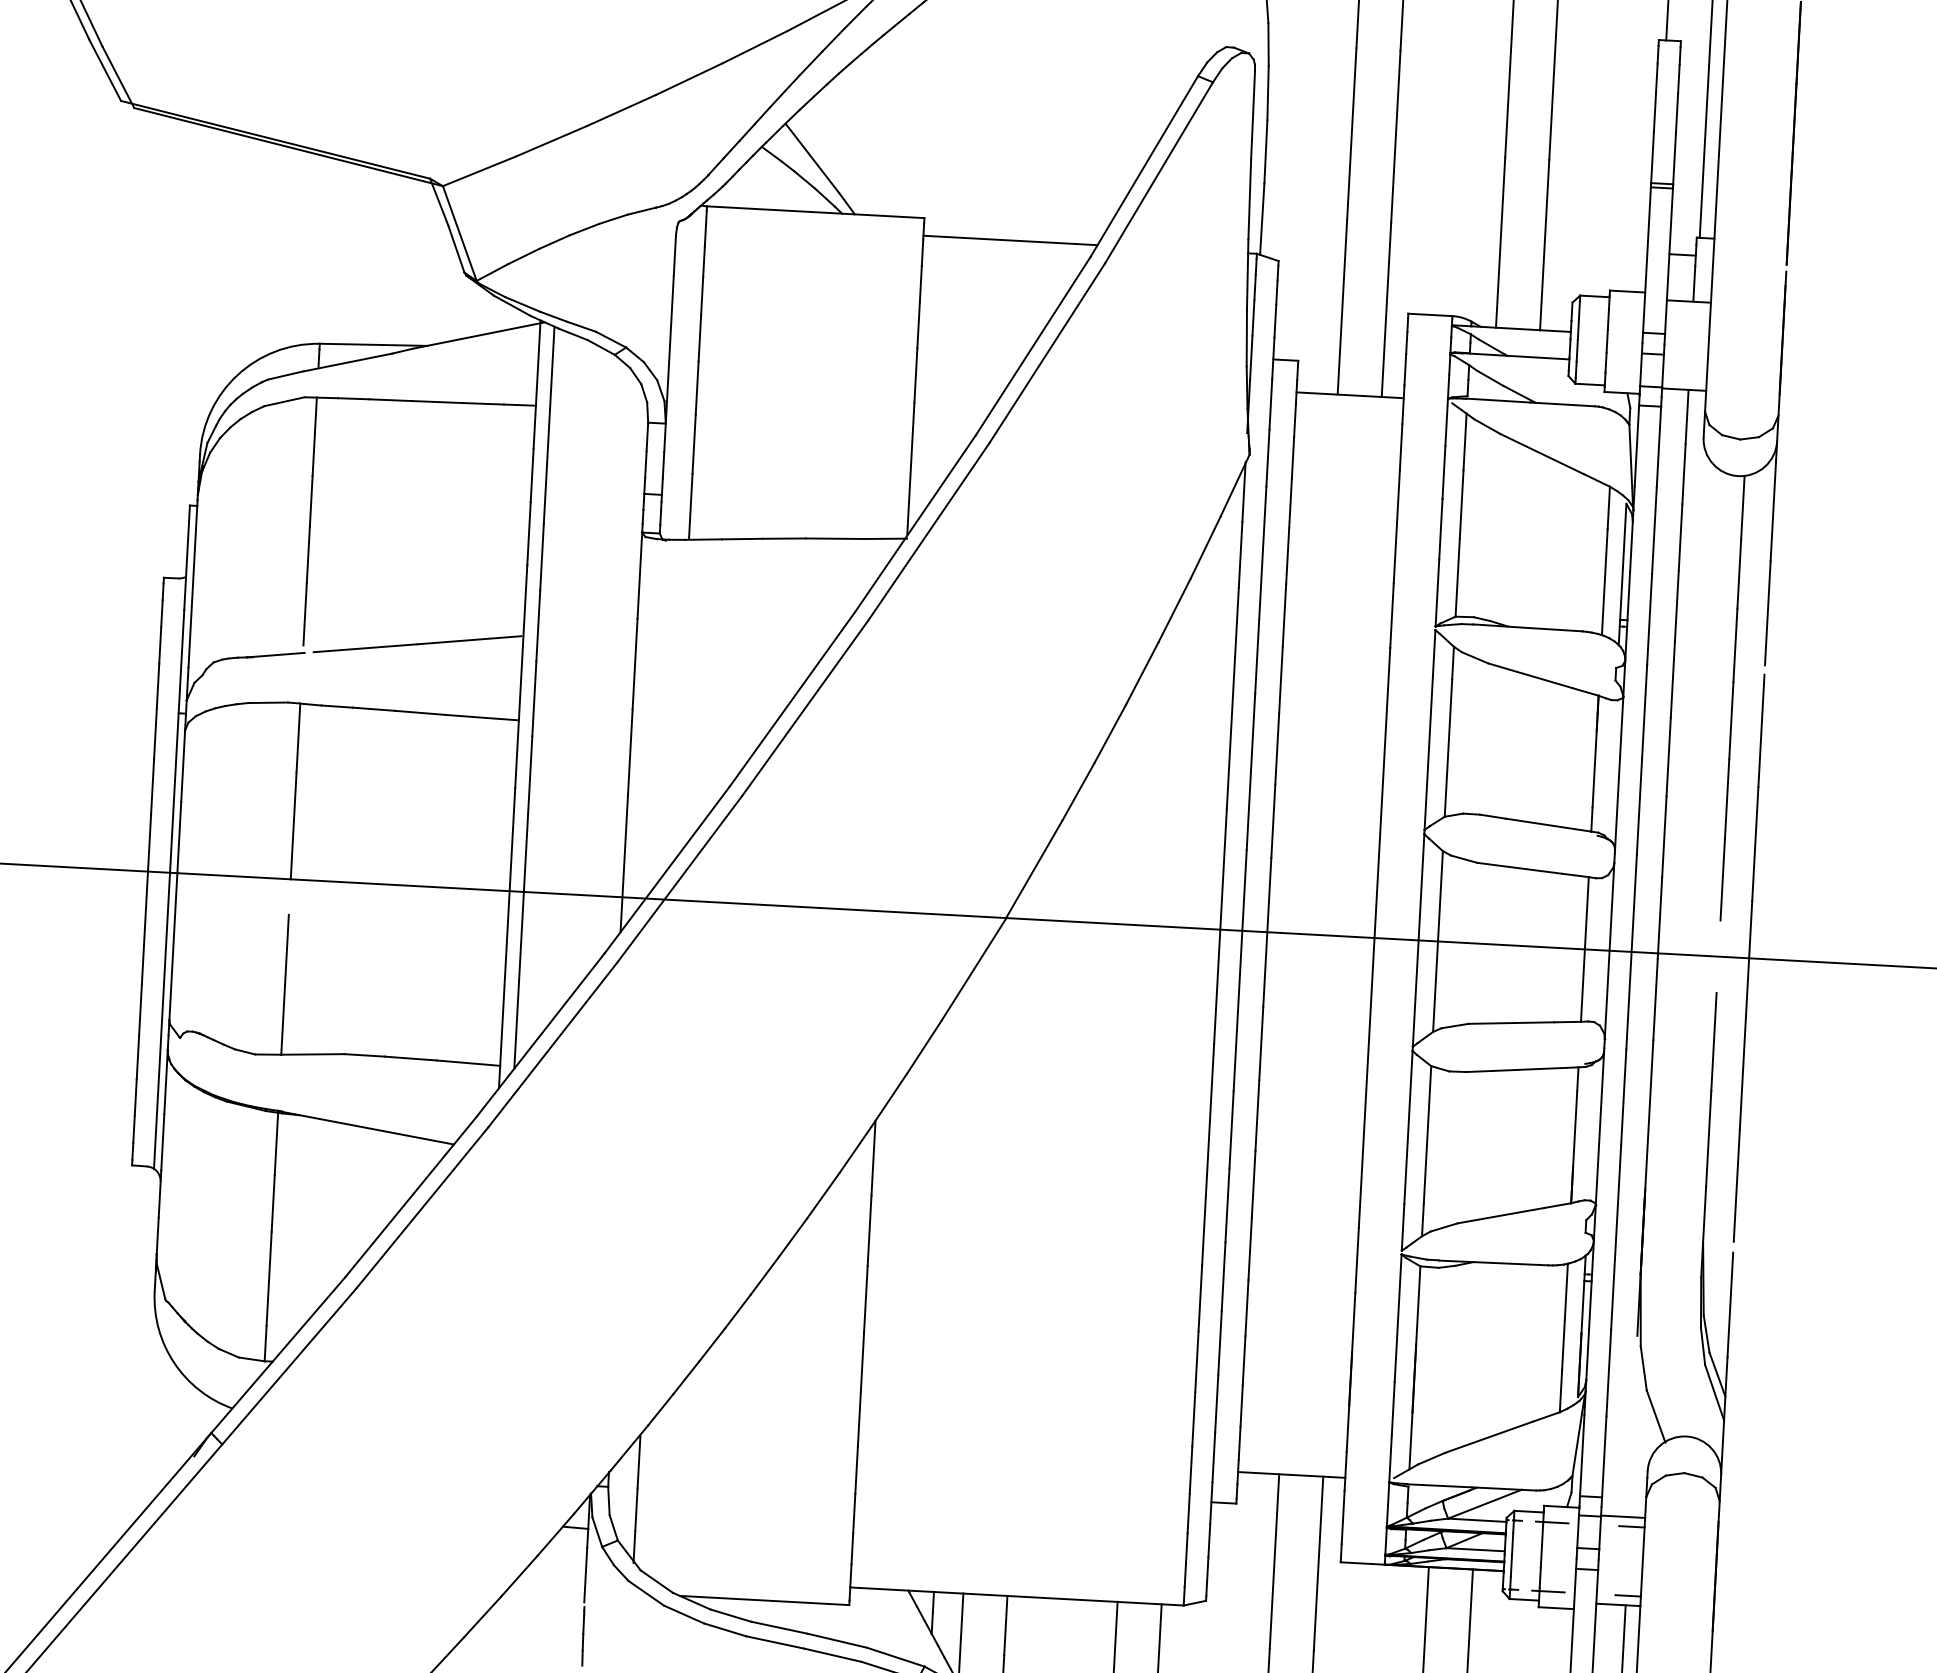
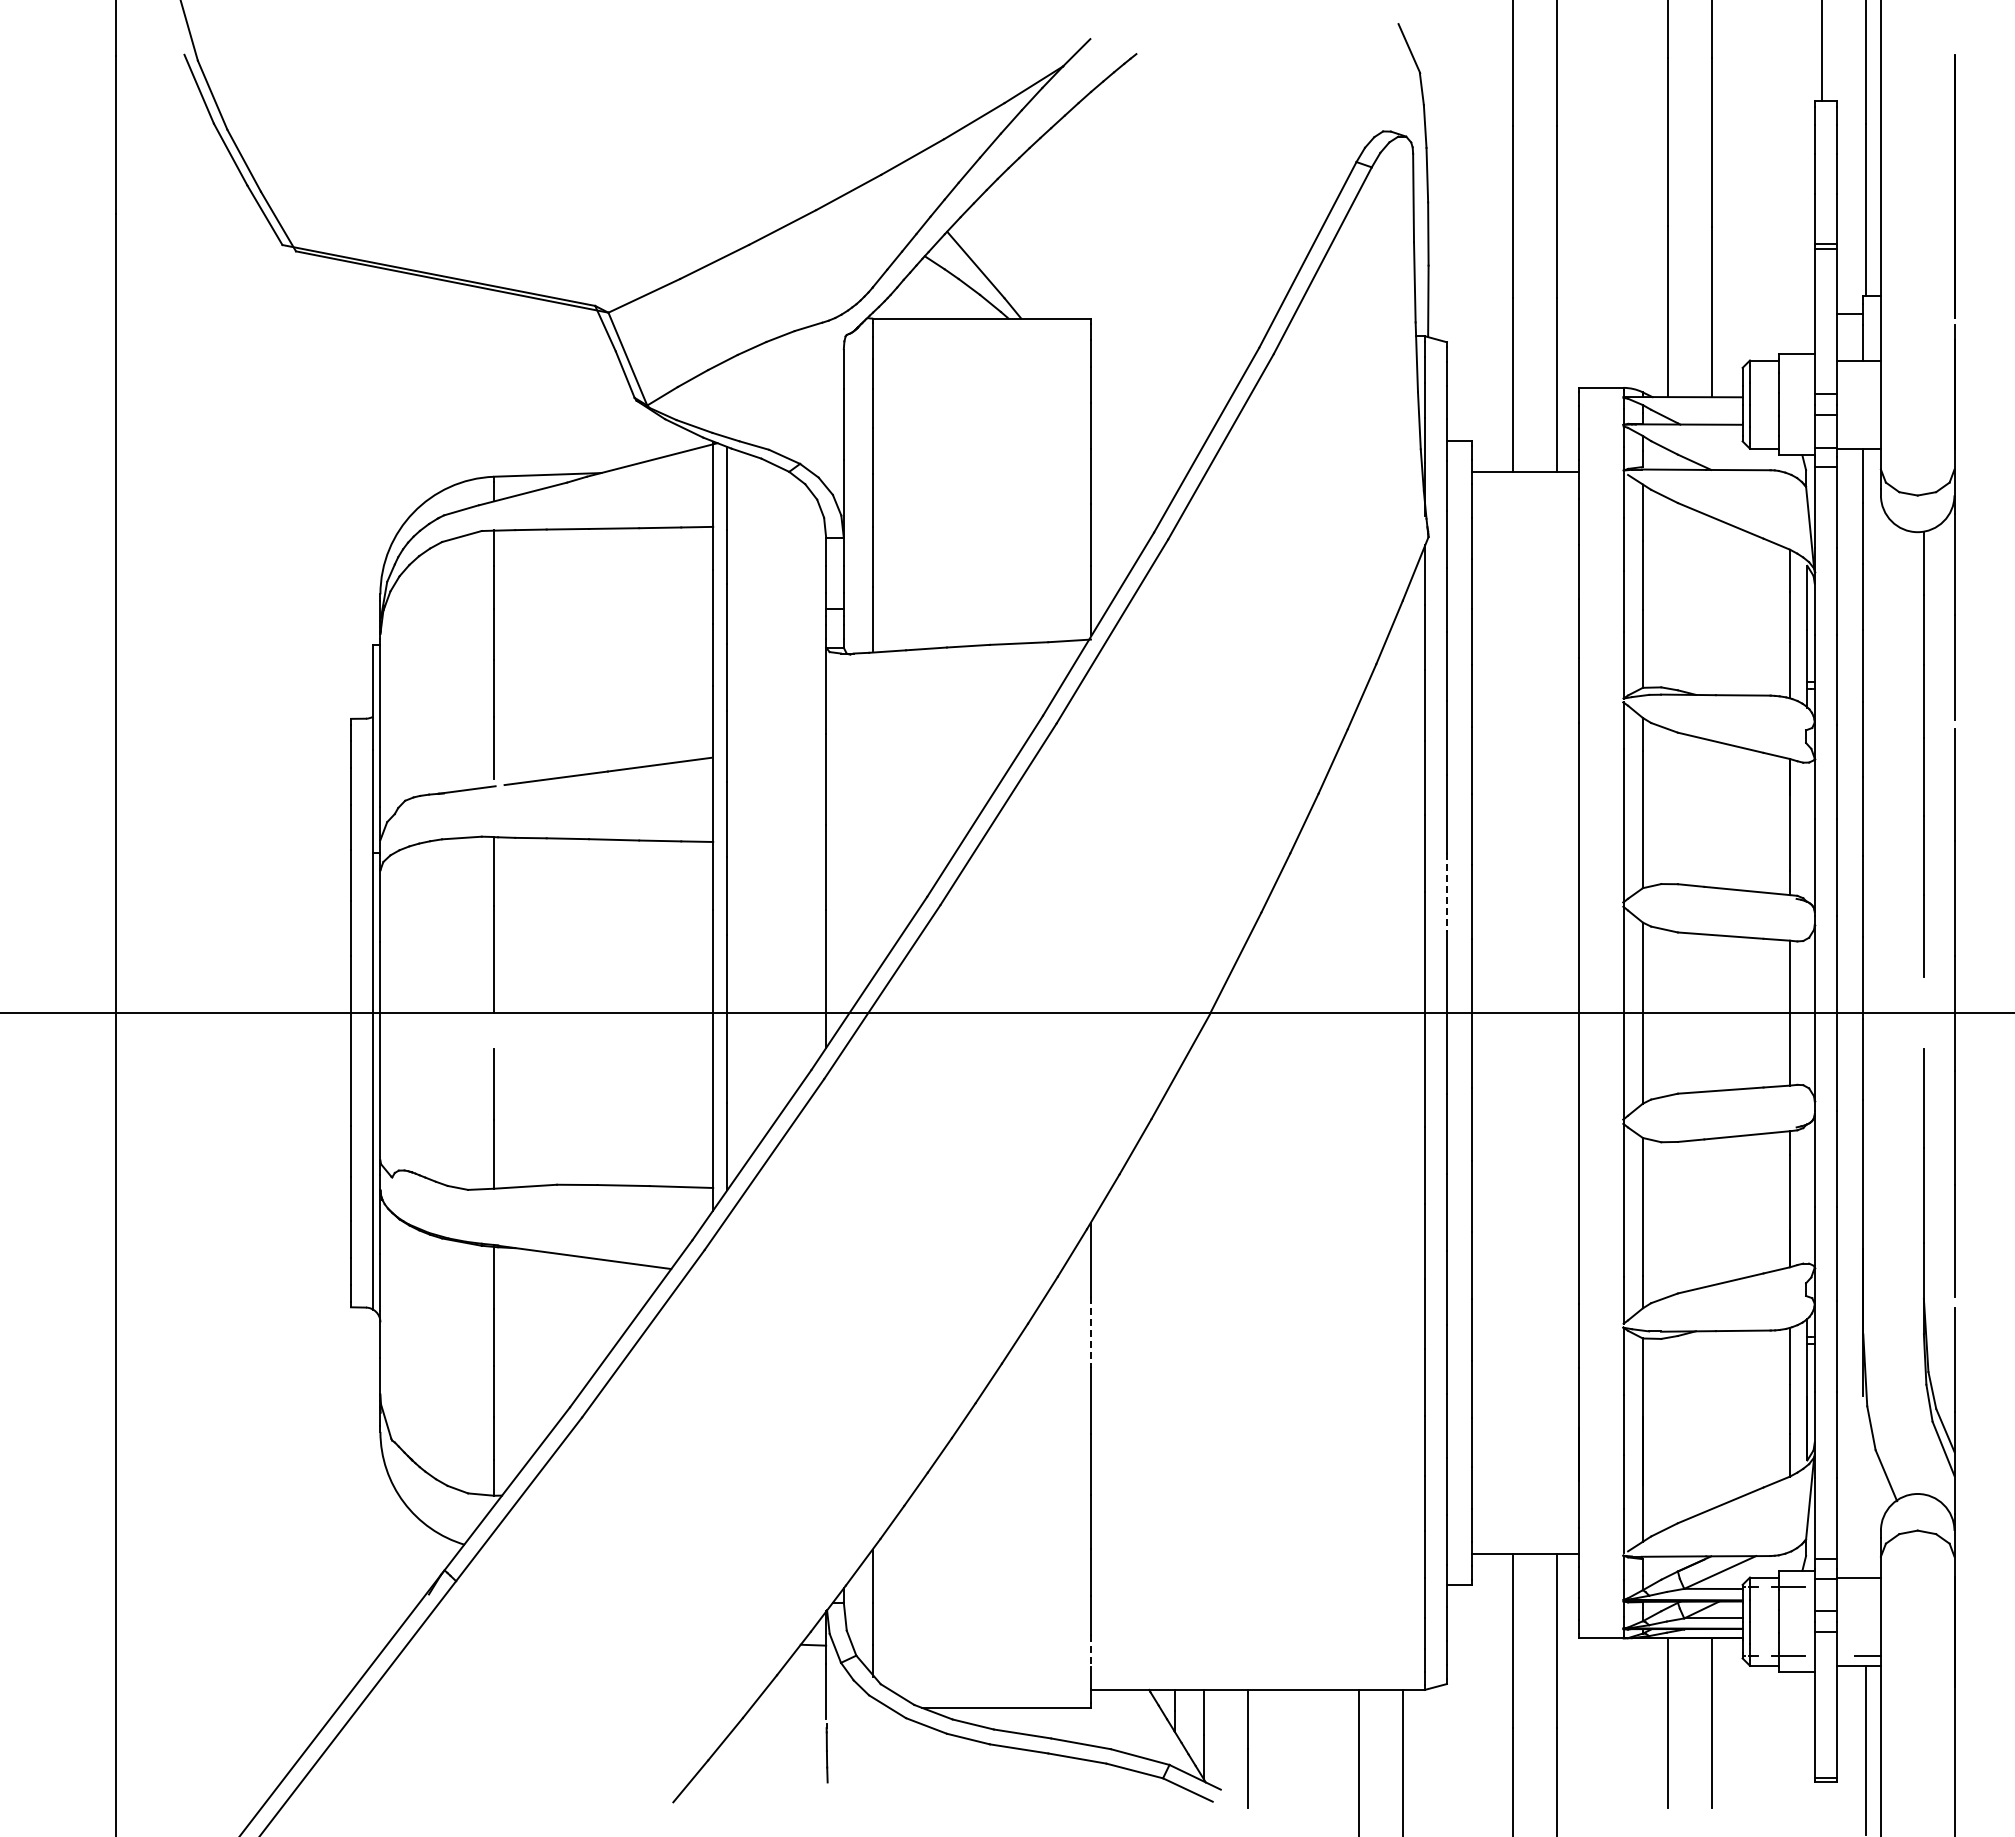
line: (1009, 240) -> (1177, 336), removed
line: (1248, 810) -> (1446, 892), solid -> dashed
line: (869, 1231) -> (1090, 1333), solid -> dashed
line: (1631, 1527) -> (1867, 1587), removed
line: (851, 1549) -> (1090, 1651), solid -> dashed

